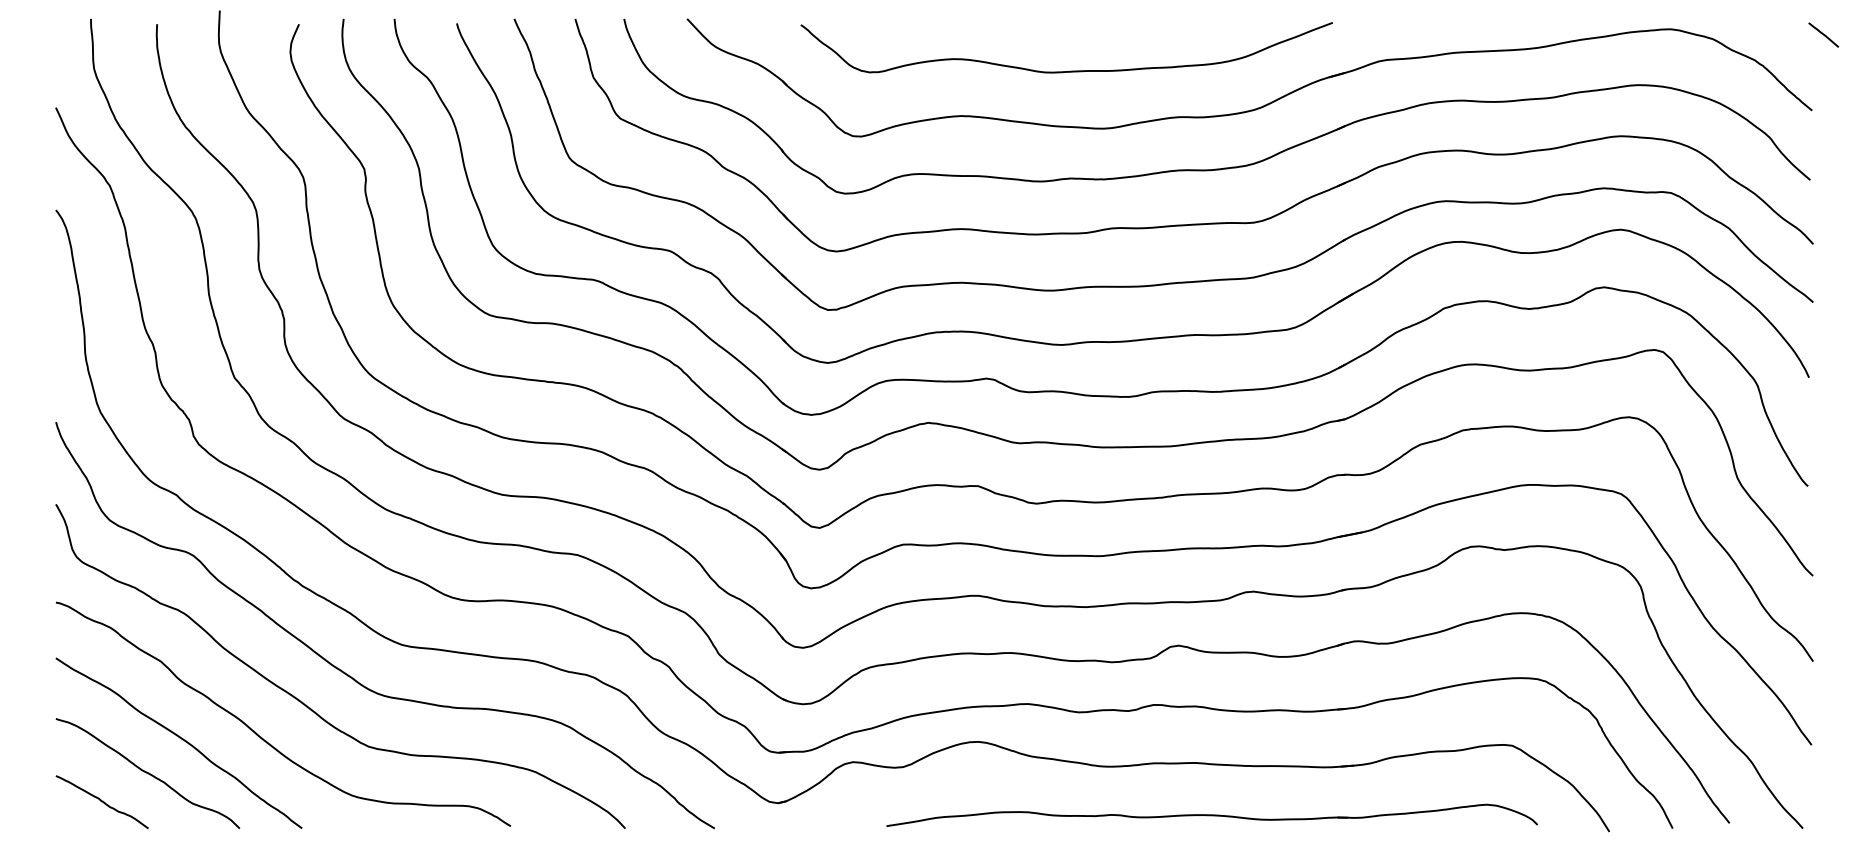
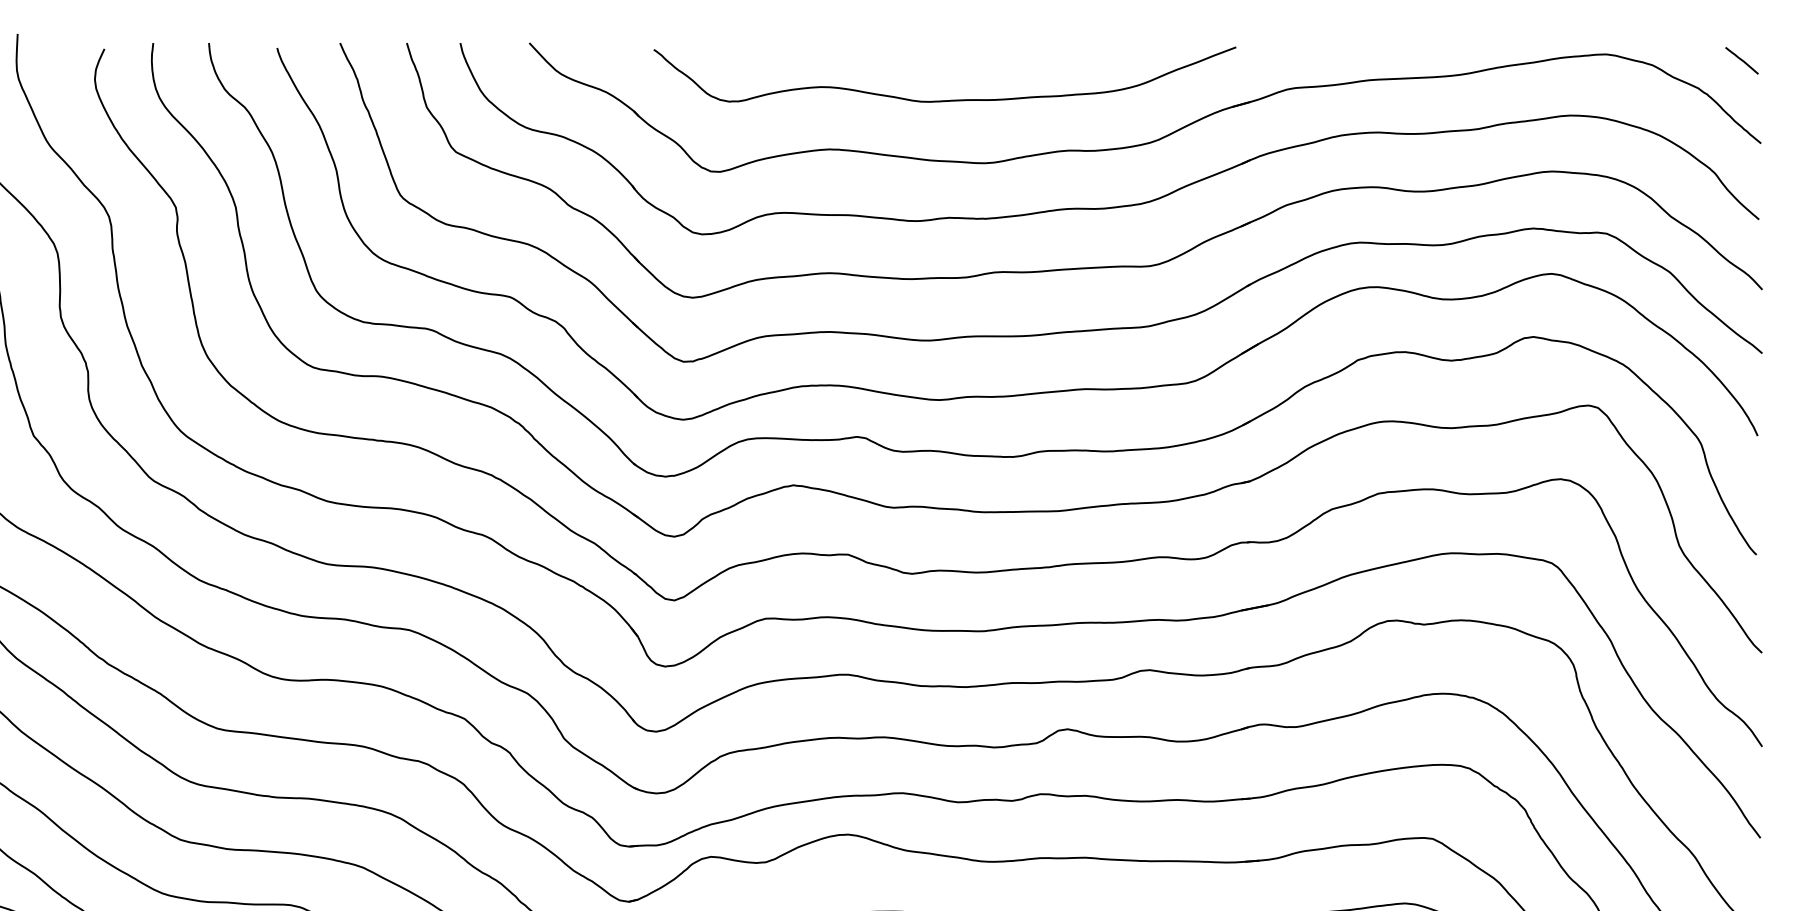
line: (1823, 34) -> (1741, 60), moved

